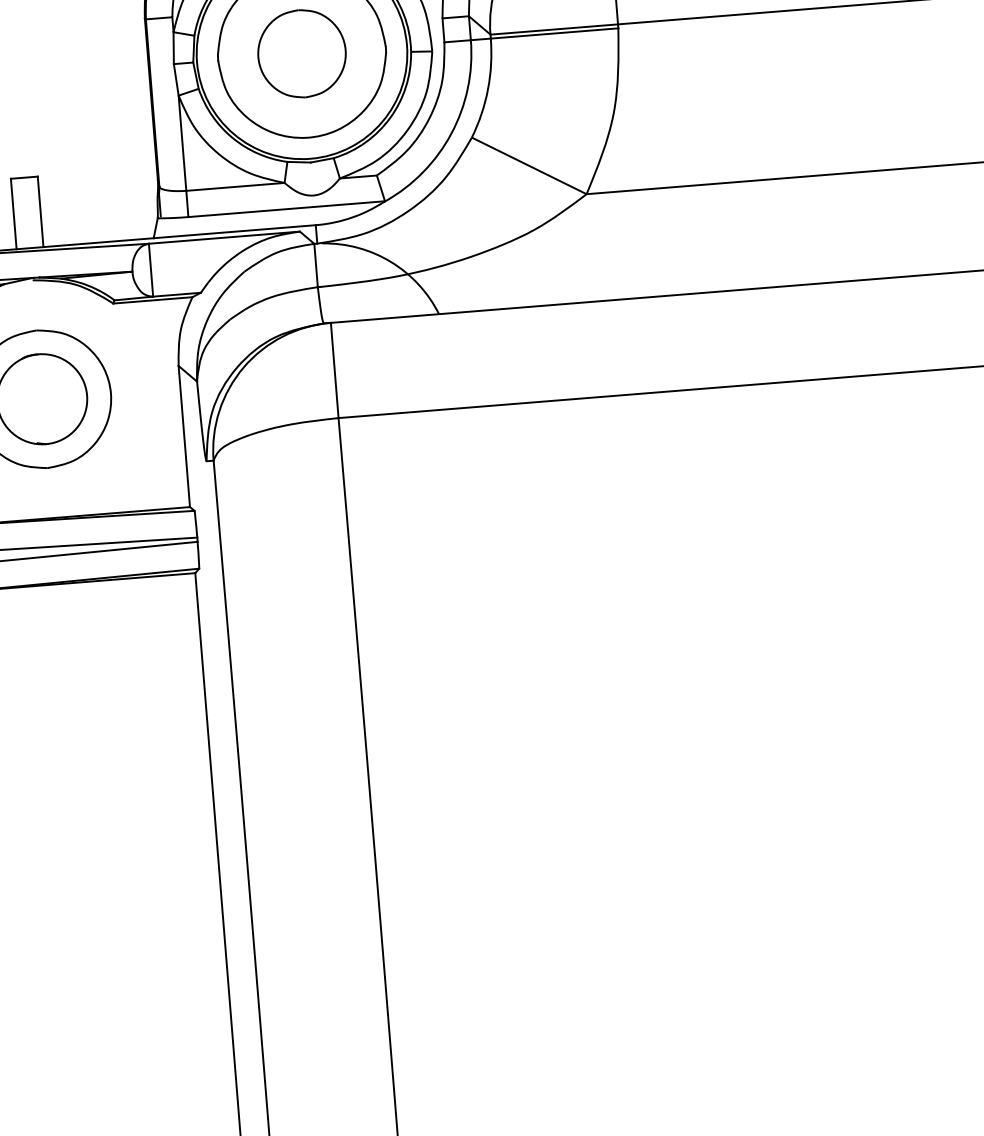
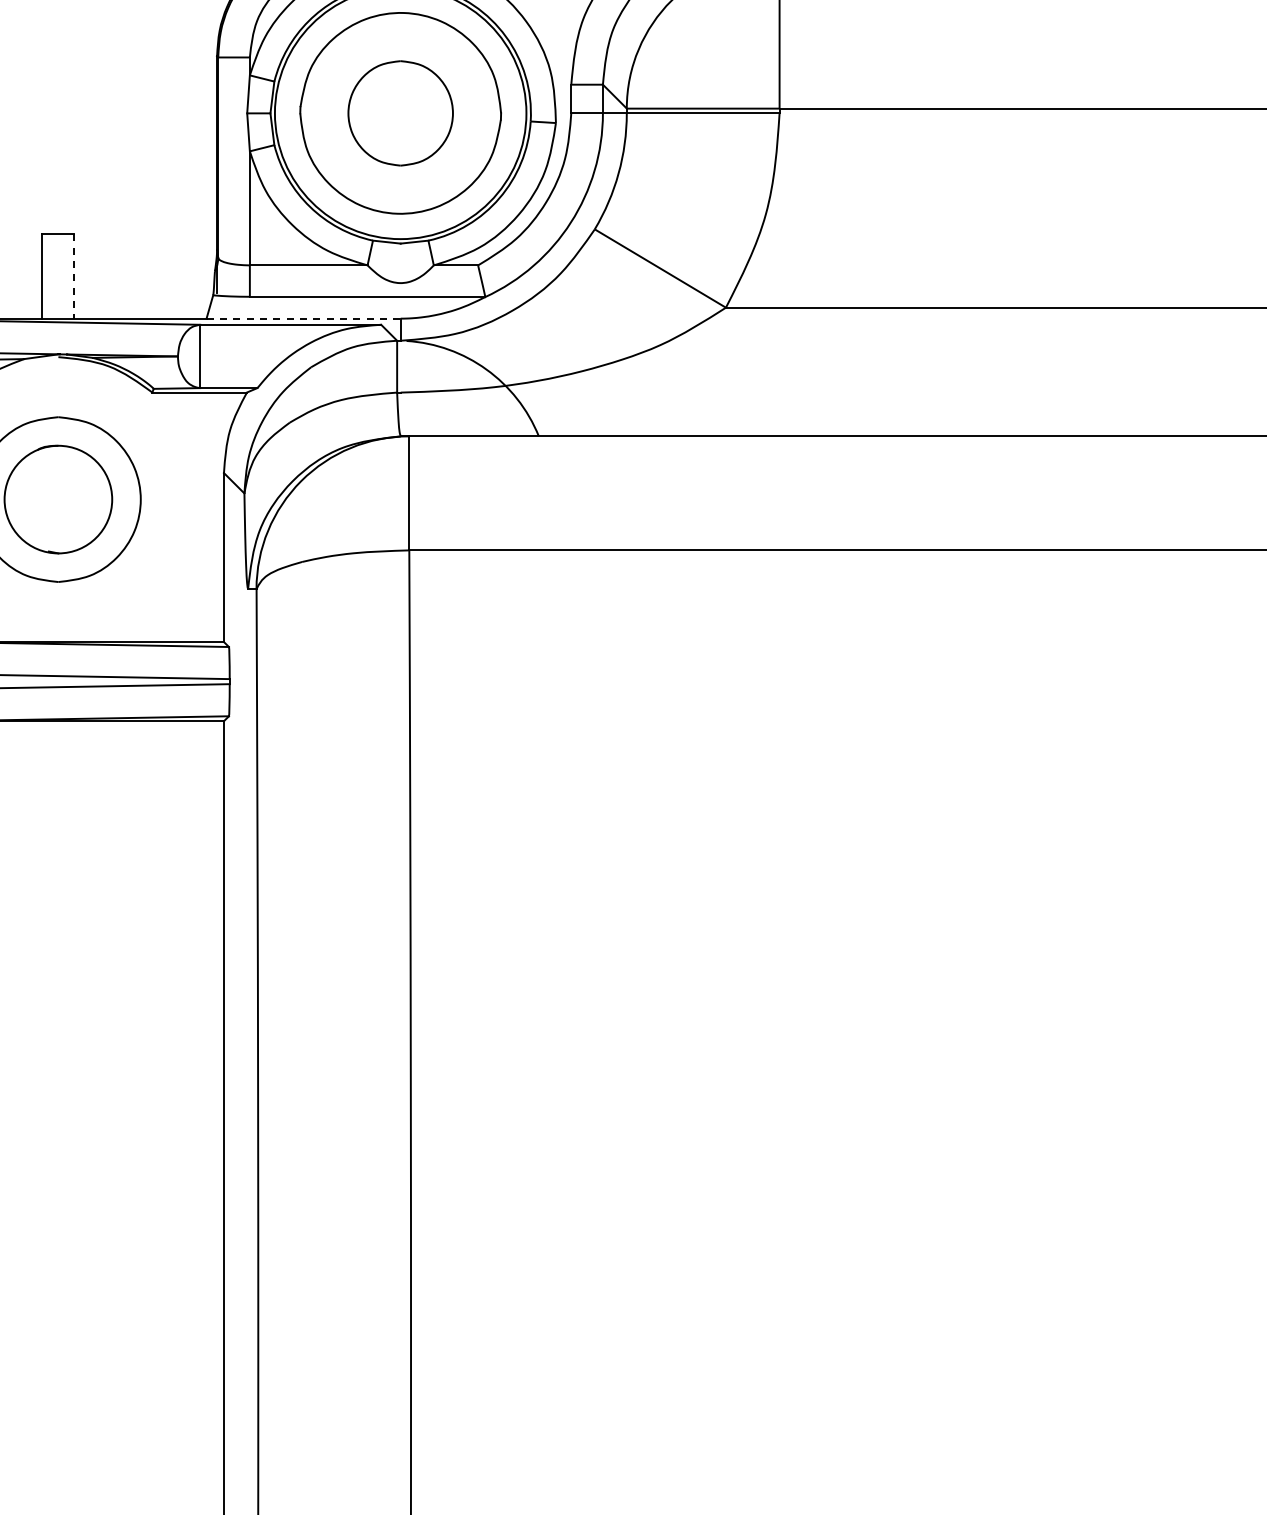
line: (40, 211) -> (74, 276), solid -> dashed
line: (235, 231) -> (304, 318), solid -> dashed

